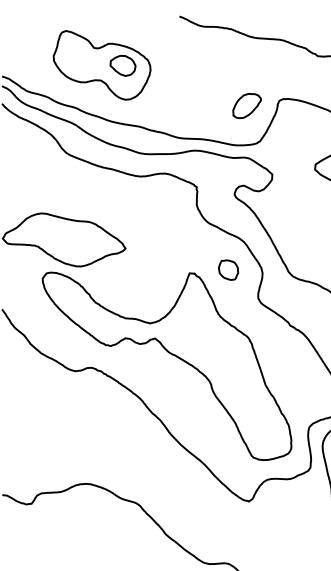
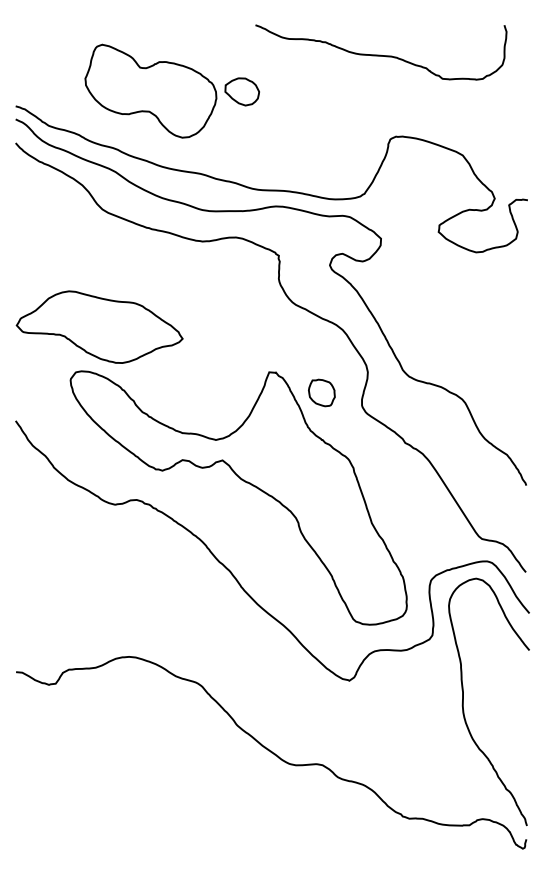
part: (122, 65) -> (241, 91), moved
part: (246, 105) -> (346, 145), removed
part: (228, 269) -> (321, 392), moved

